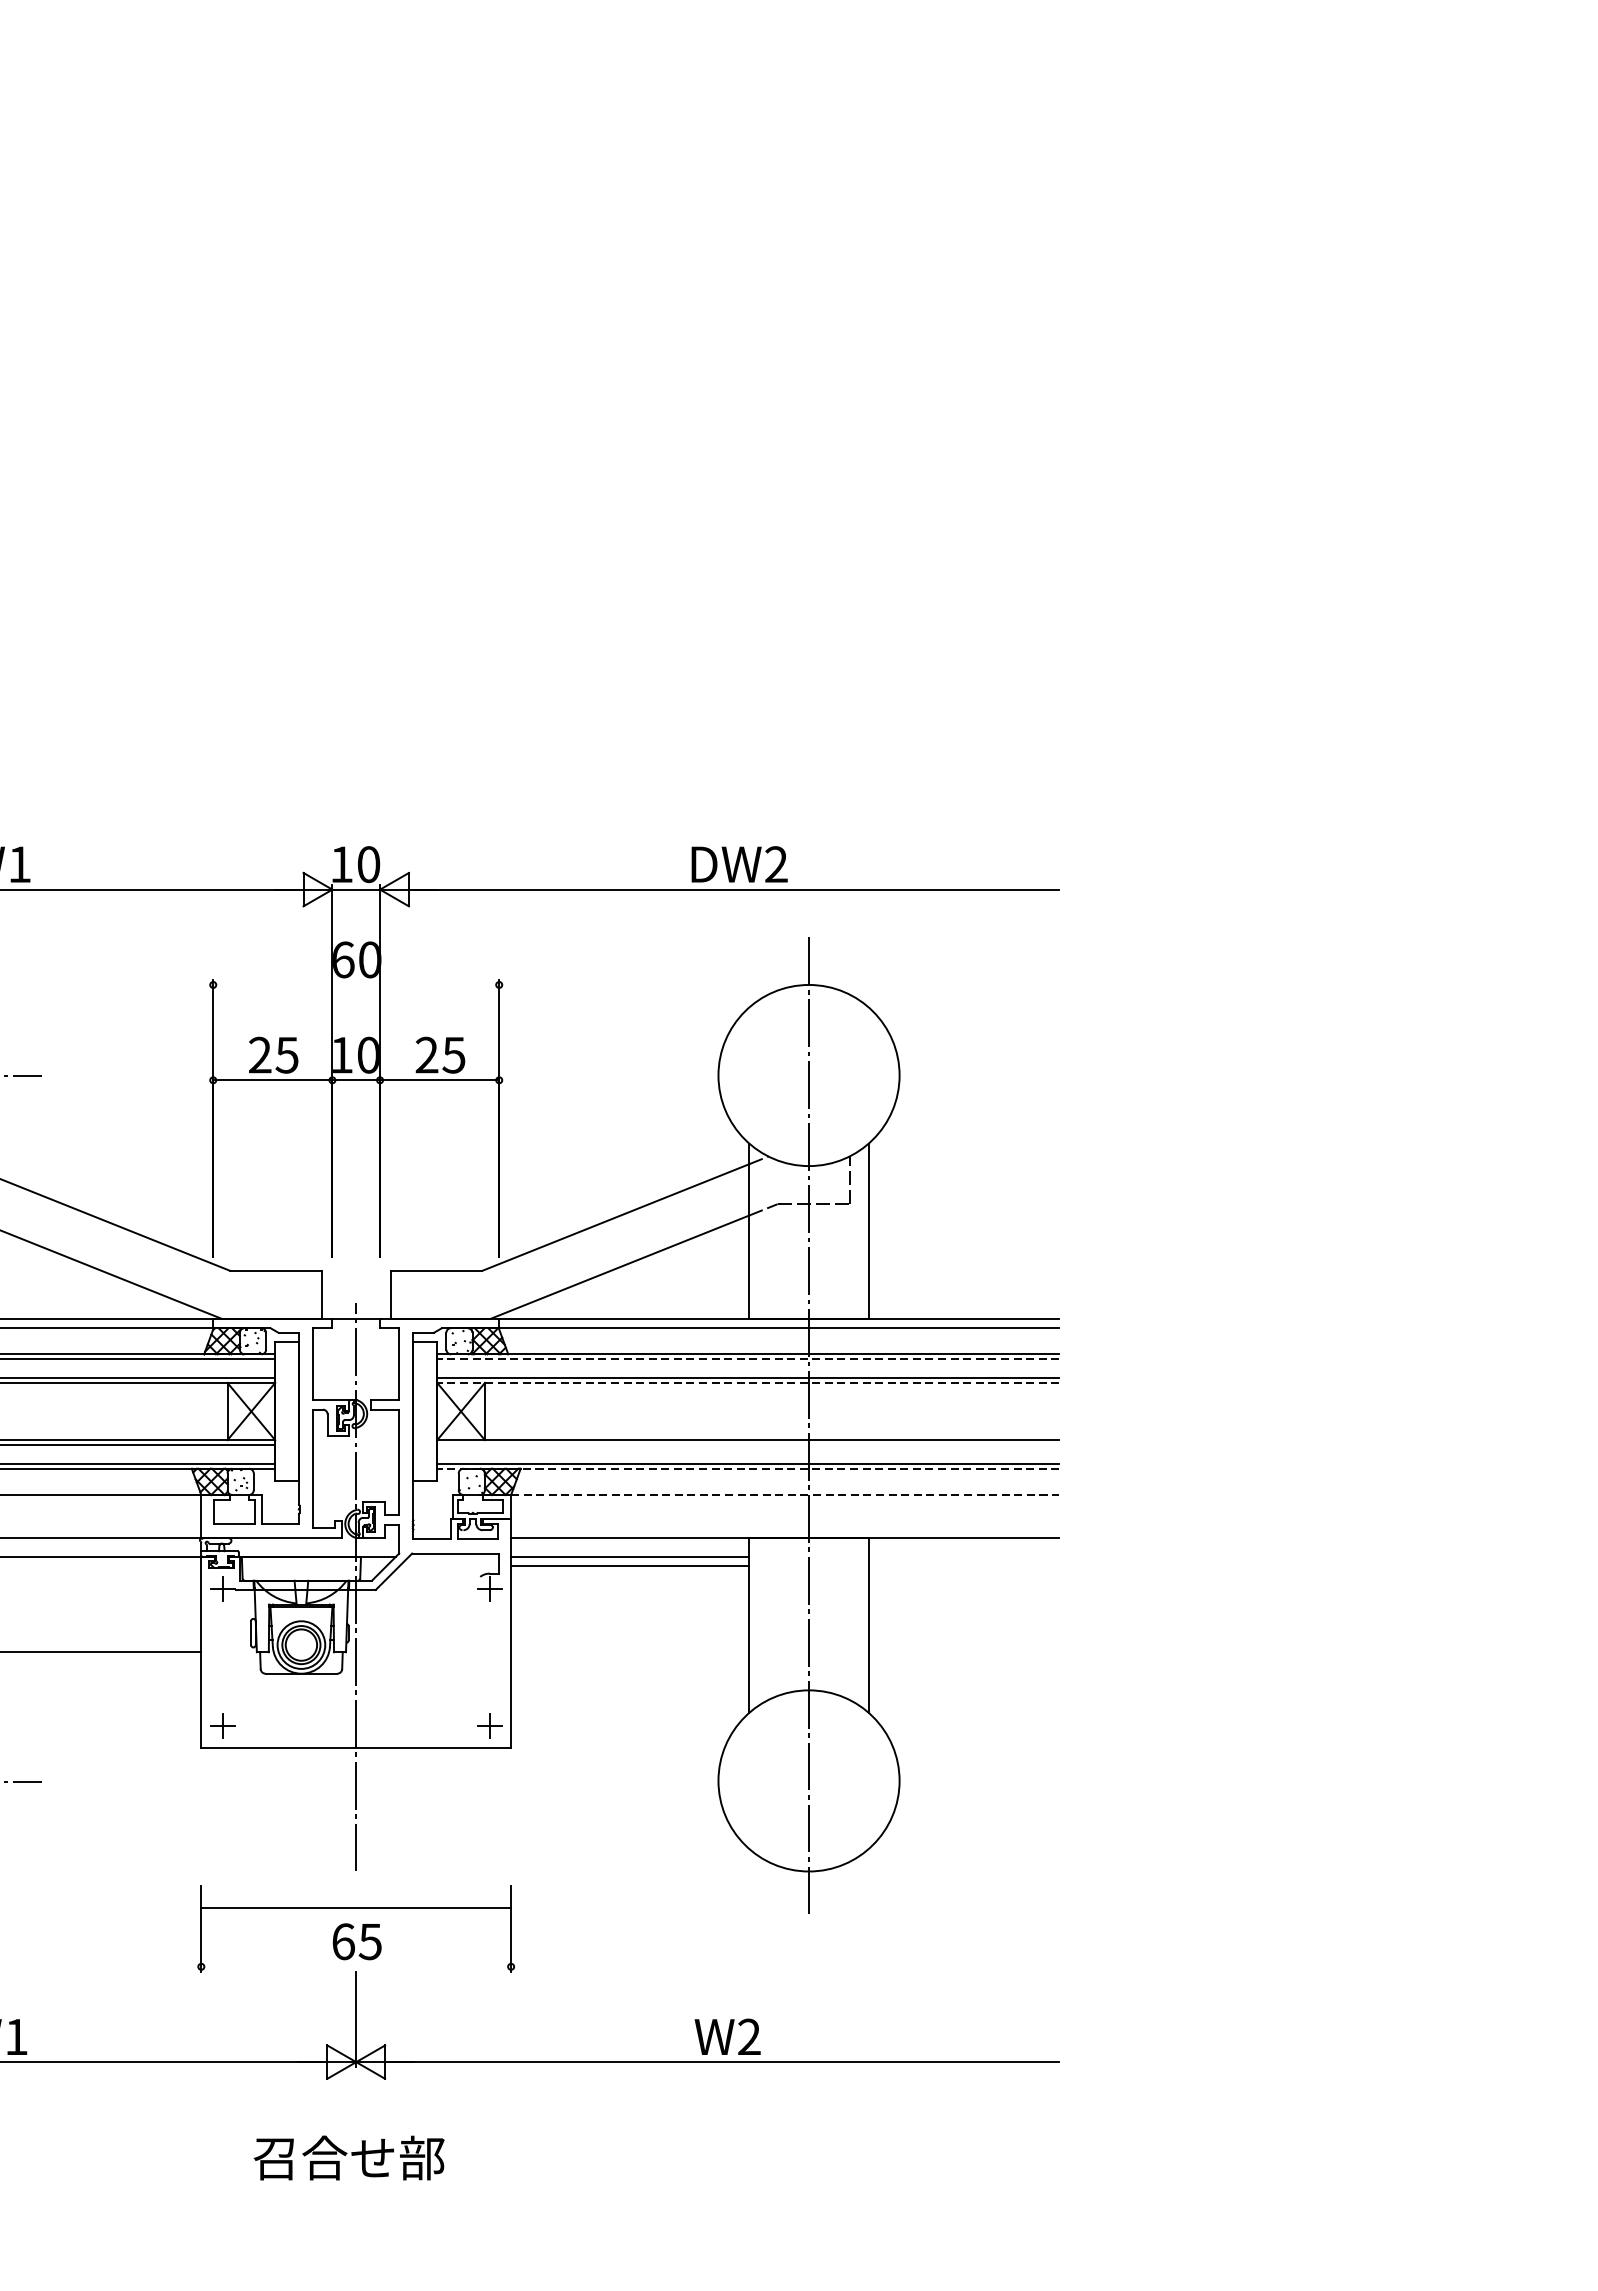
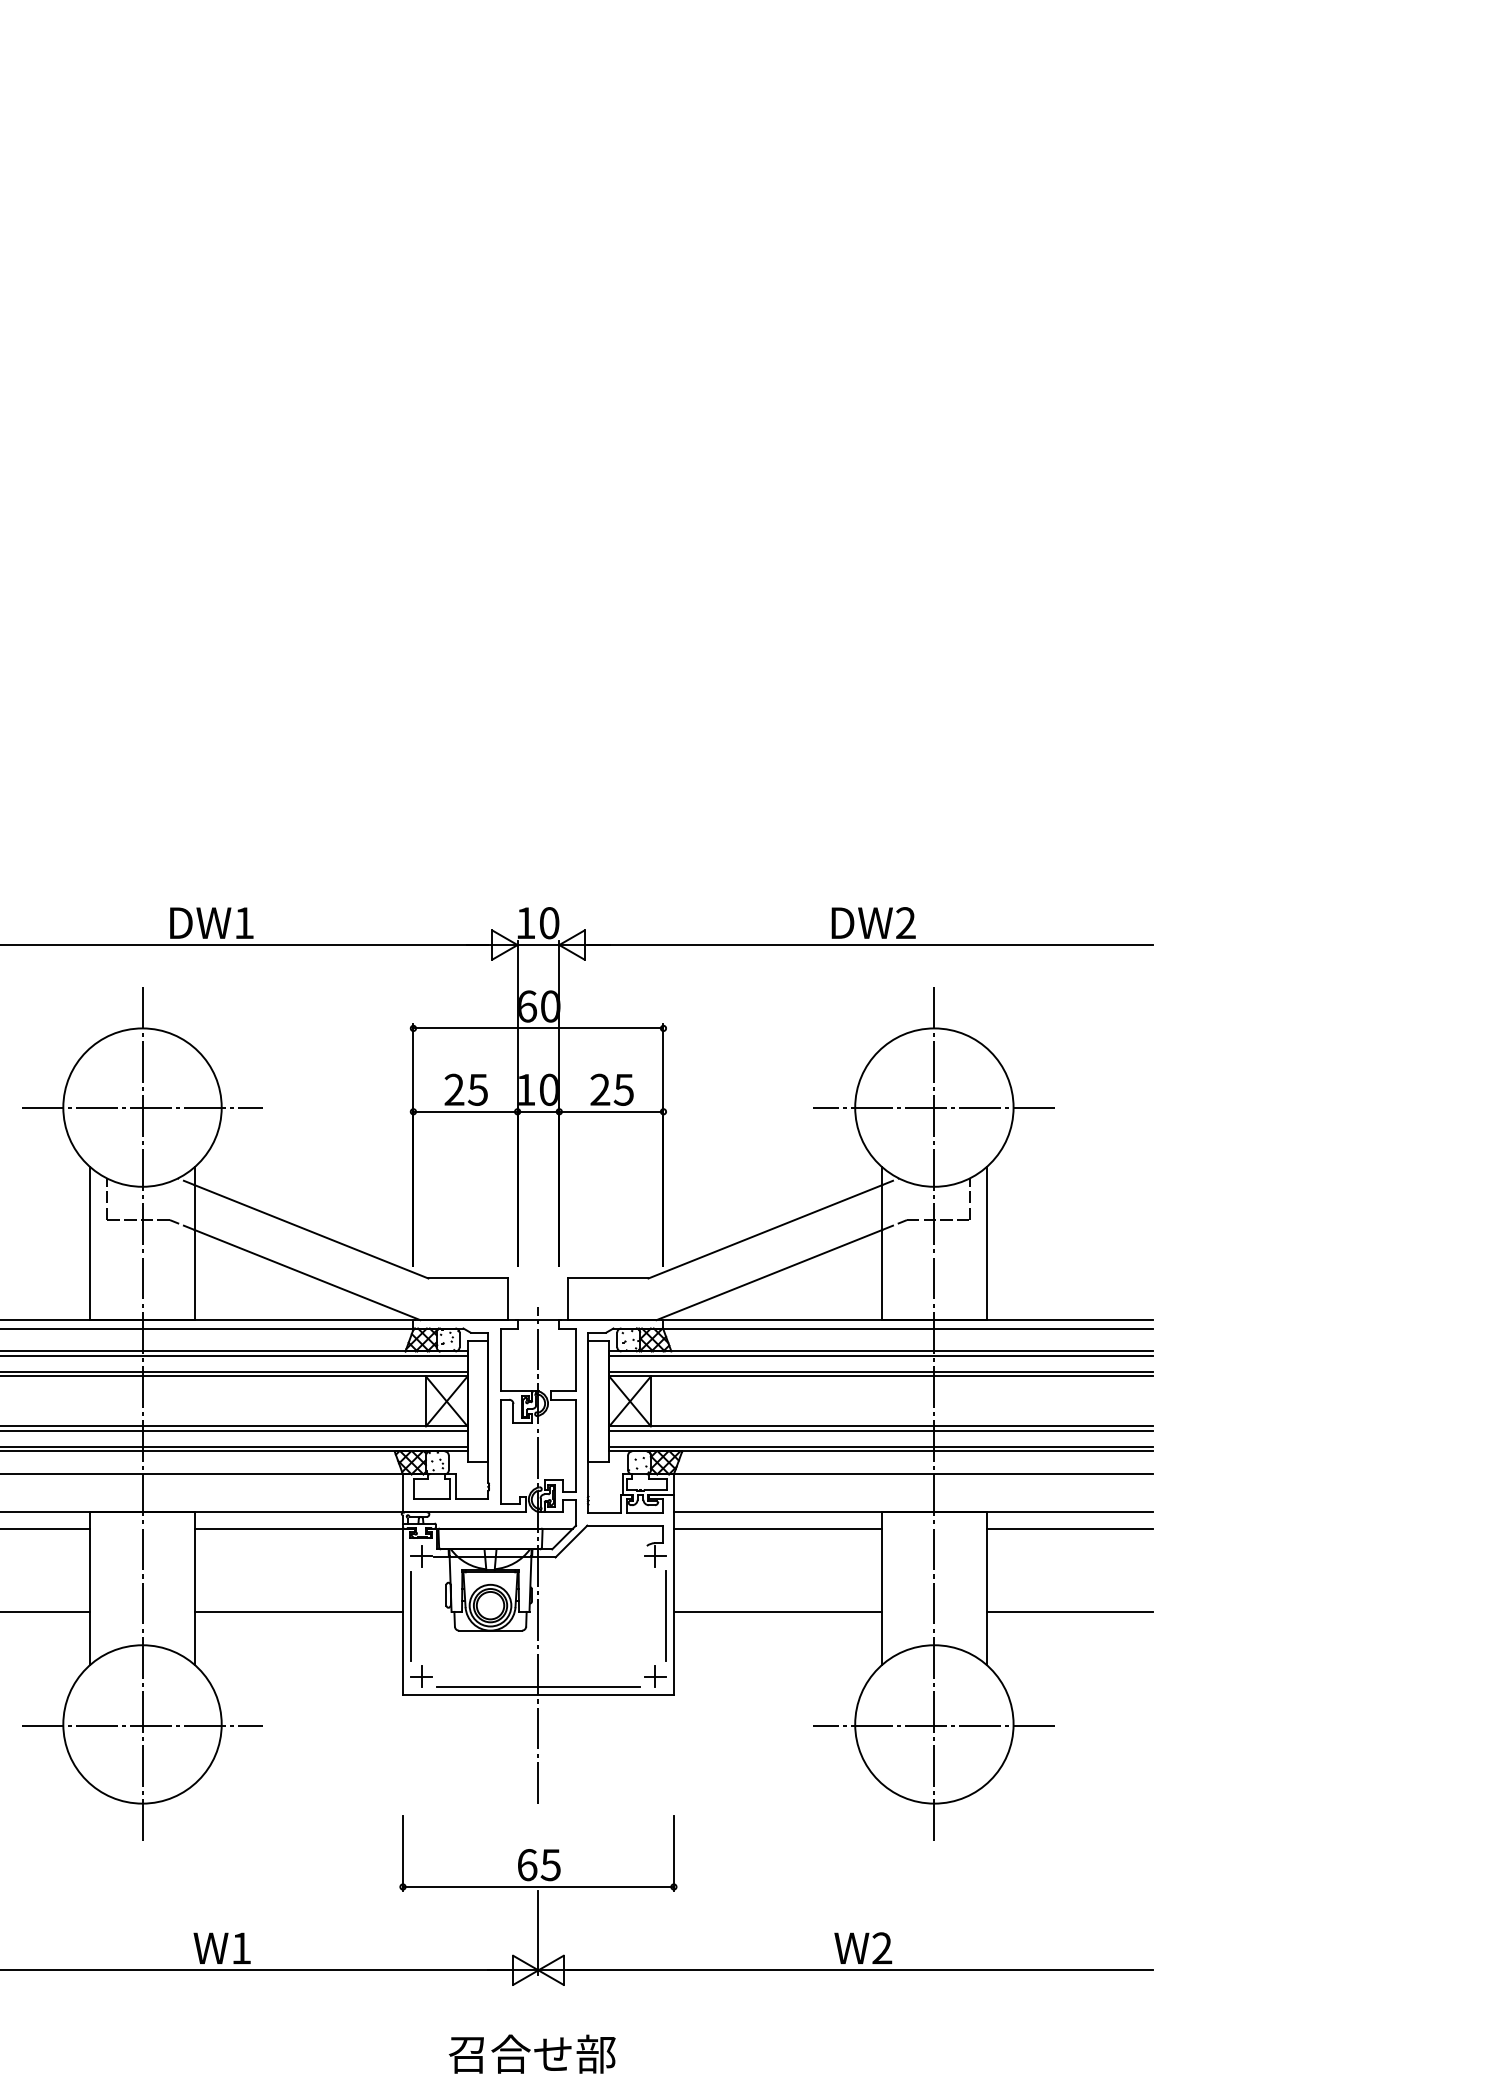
line: (356, 985) -> (538, 1028), added
line: (809, 1075) -> (934, 1107), added
line: (748, 1359) -> (881, 1355), dashed -> solid
line: (748, 1383) -> (881, 1376), dashed -> solid
line: (748, 1444) -> (881, 1430), added
line: (748, 1468) -> (881, 1451), dashed -> solid
line: (785, 1495) -> (913, 1474), dashed -> solid
line: (963, 1556) -> (1069, 1528), added
line: (630, 1566) -> (778, 1611), moved
line: (963, 1651) -> (1069, 1611), added
line: (211, 1657) -> (411, 1616), added
line: (501, 1657) -> (665, 1616), added
line: (356, 1738) -> (538, 1687), added
line: (809, 1782) -> (934, 1725), added
line: (356, 1907) -> (538, 1886), moved

